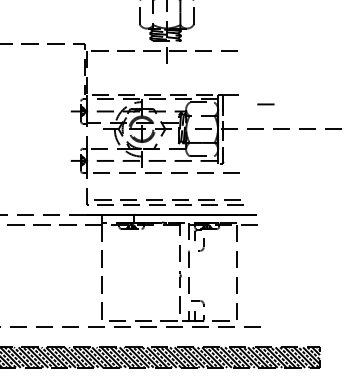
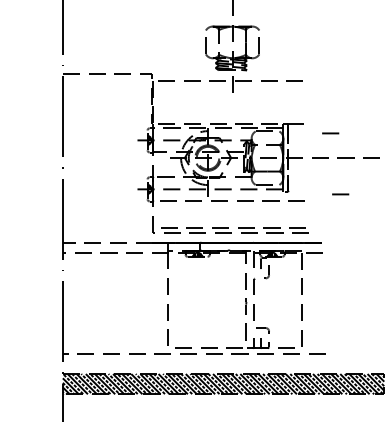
line: (275, 166) -> (340, 194), added

